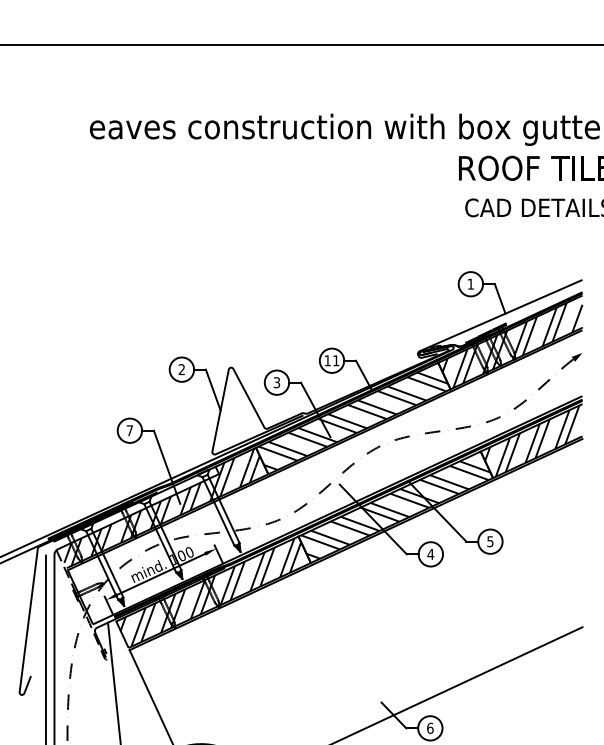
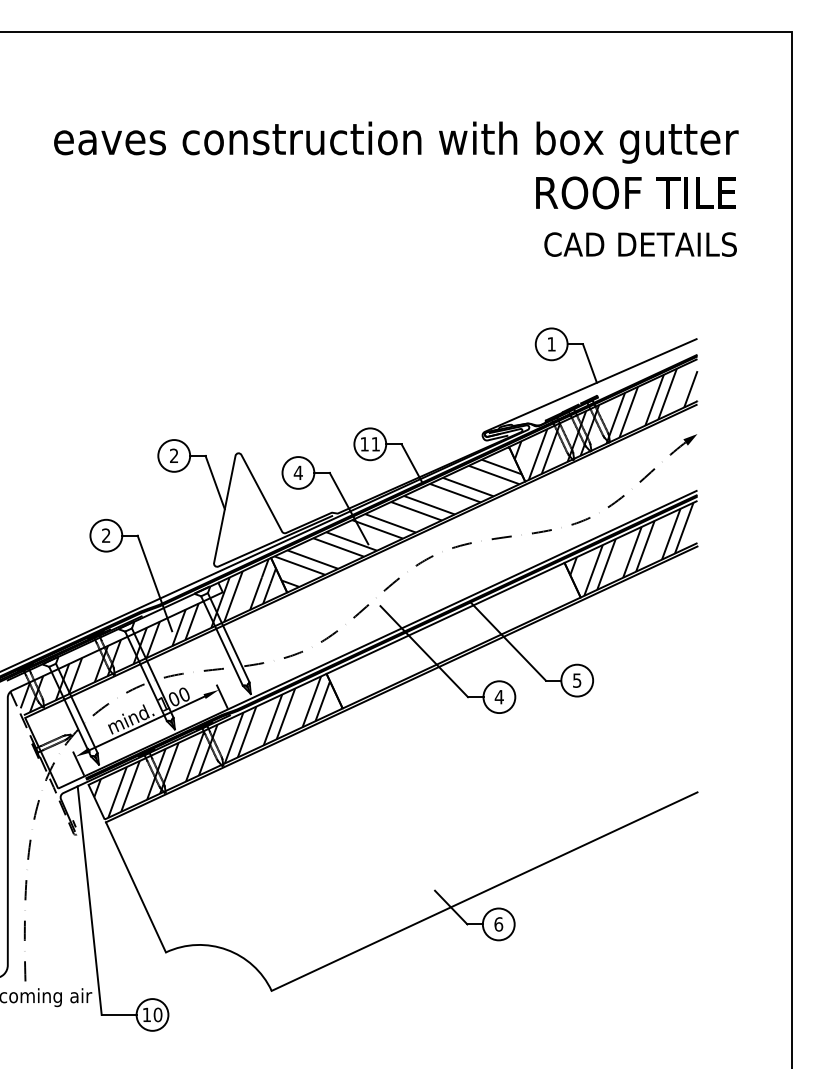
text: (276, 382) -> (297, 472), 3 -> 4
text: (130, 430) -> (106, 535), 7 -> 2
hatch: (395, 504) -> (453, 632), removed

